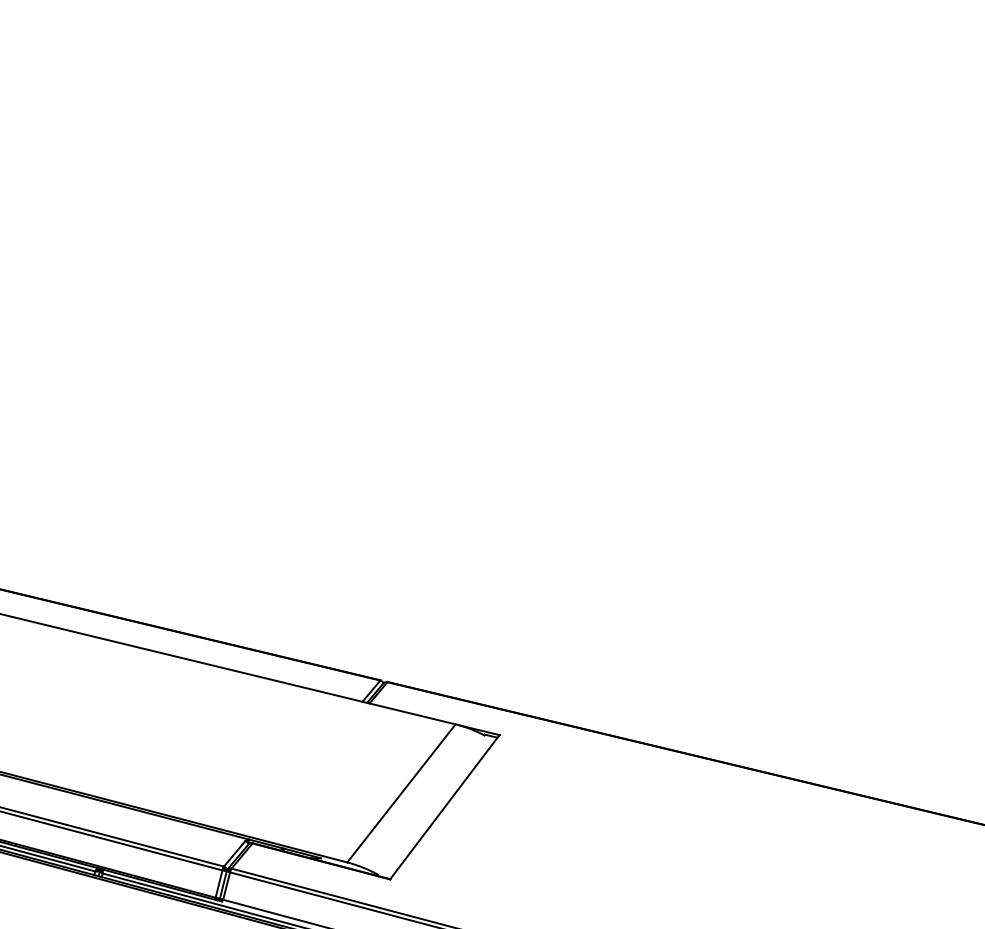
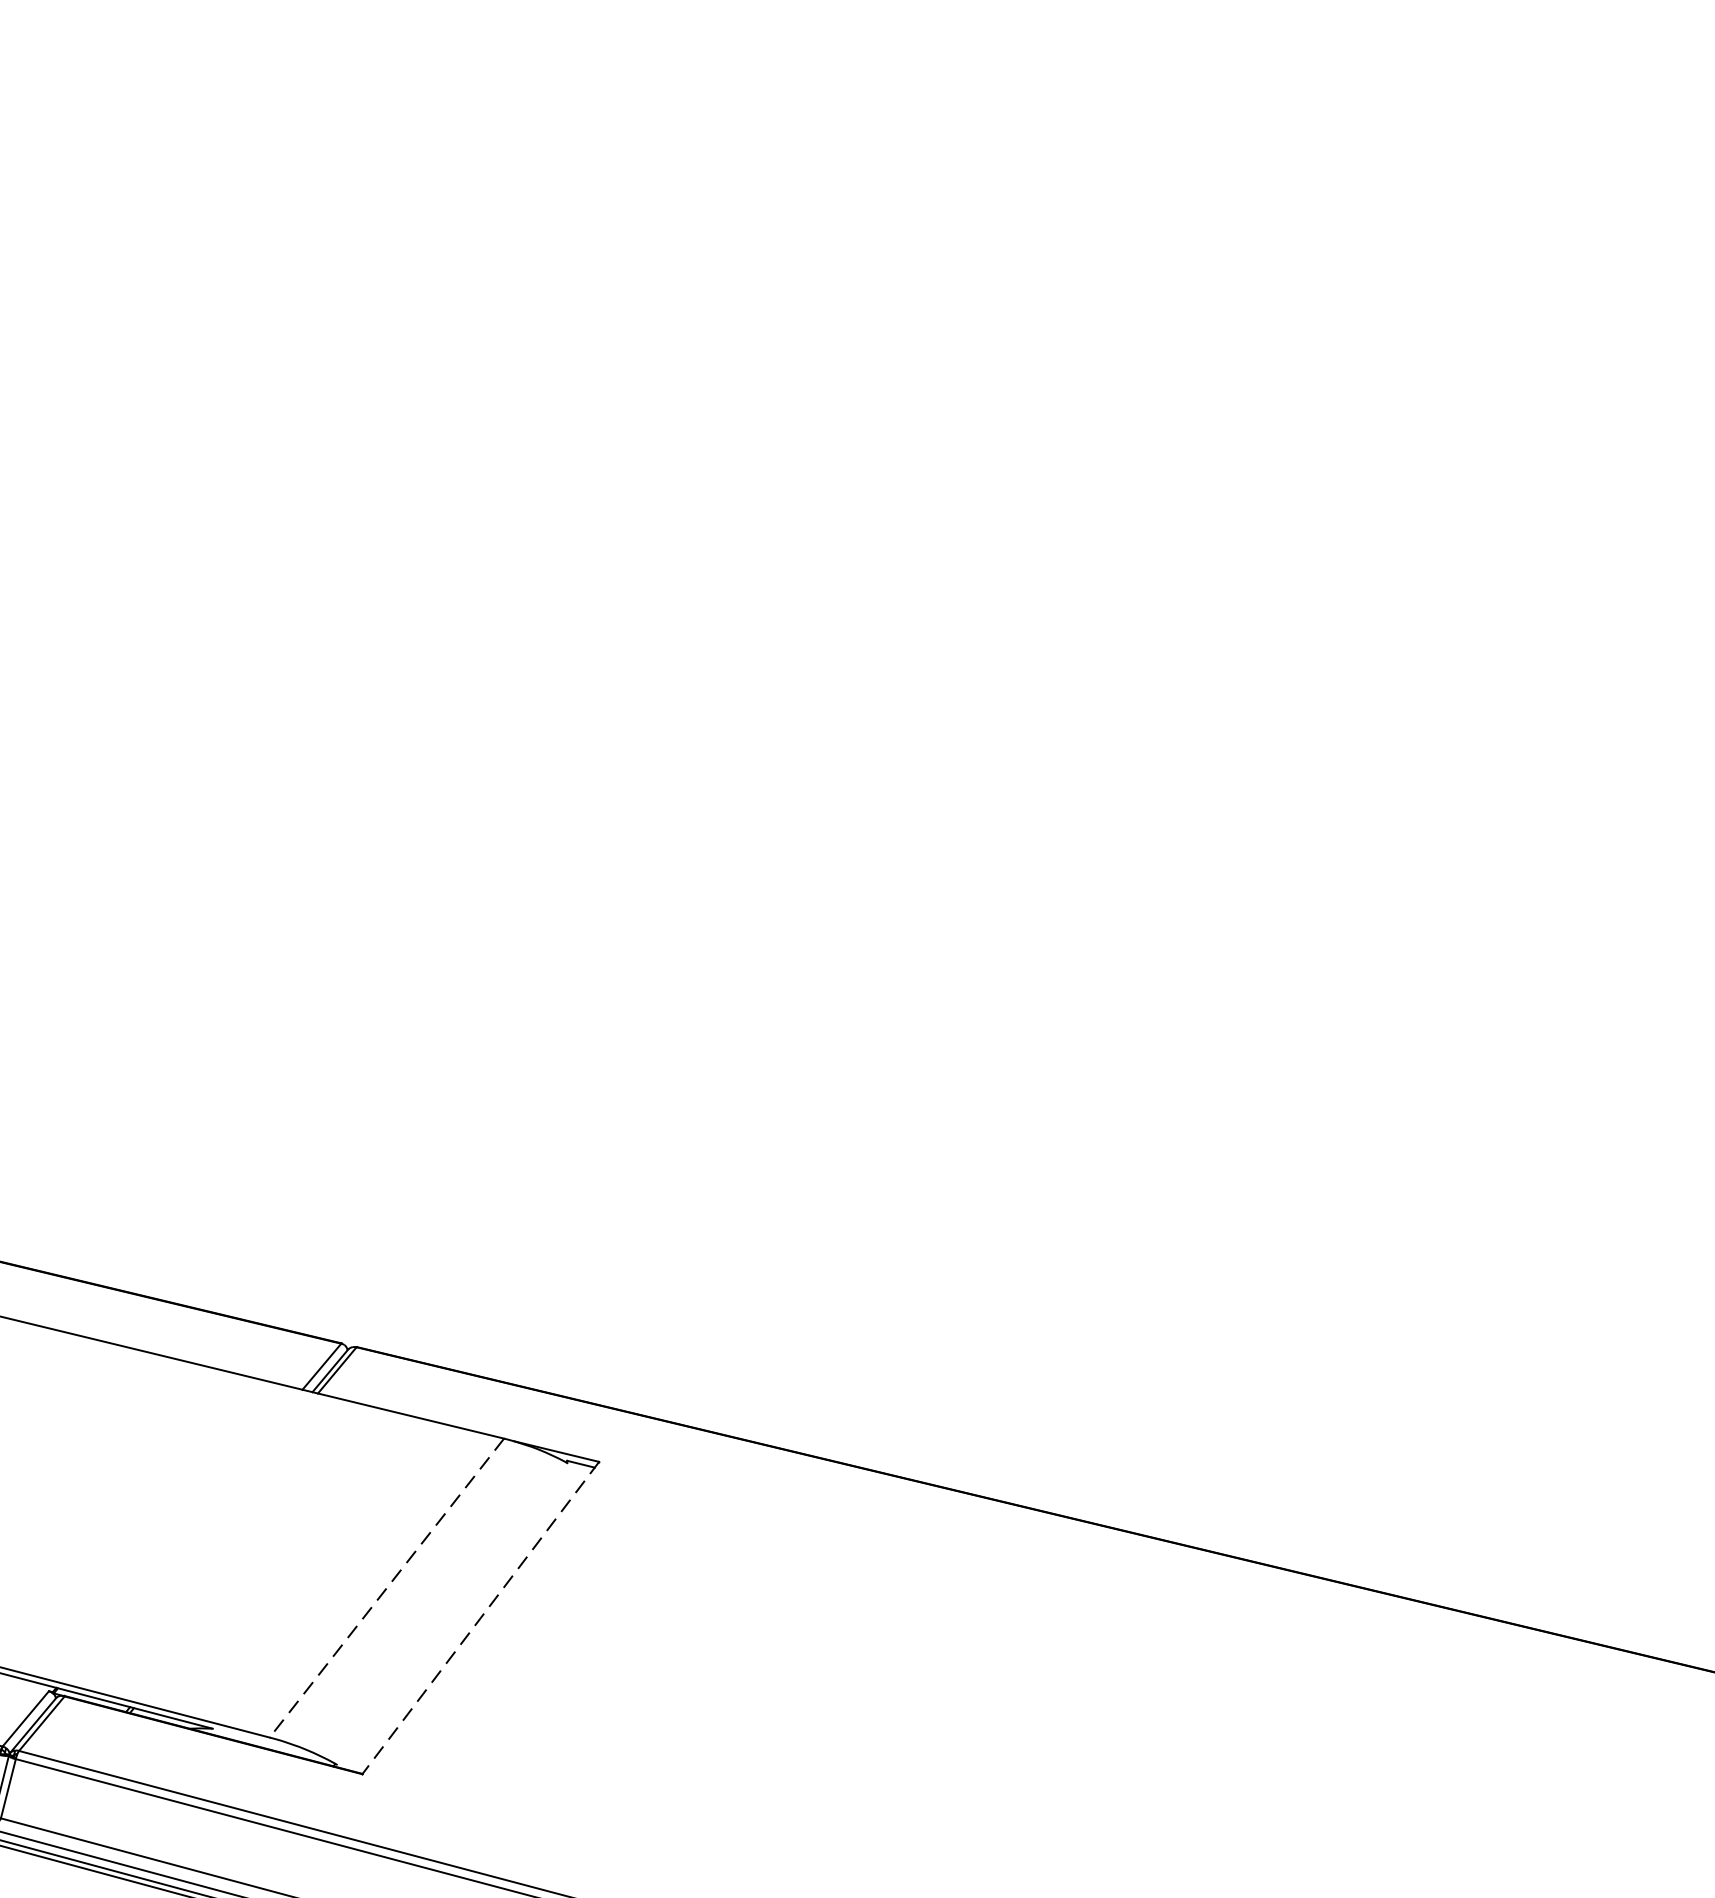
line: (401, 793) -> (386, 1588), solid -> dashed
line: (444, 807) -> (480, 1618), solid -> dashed

